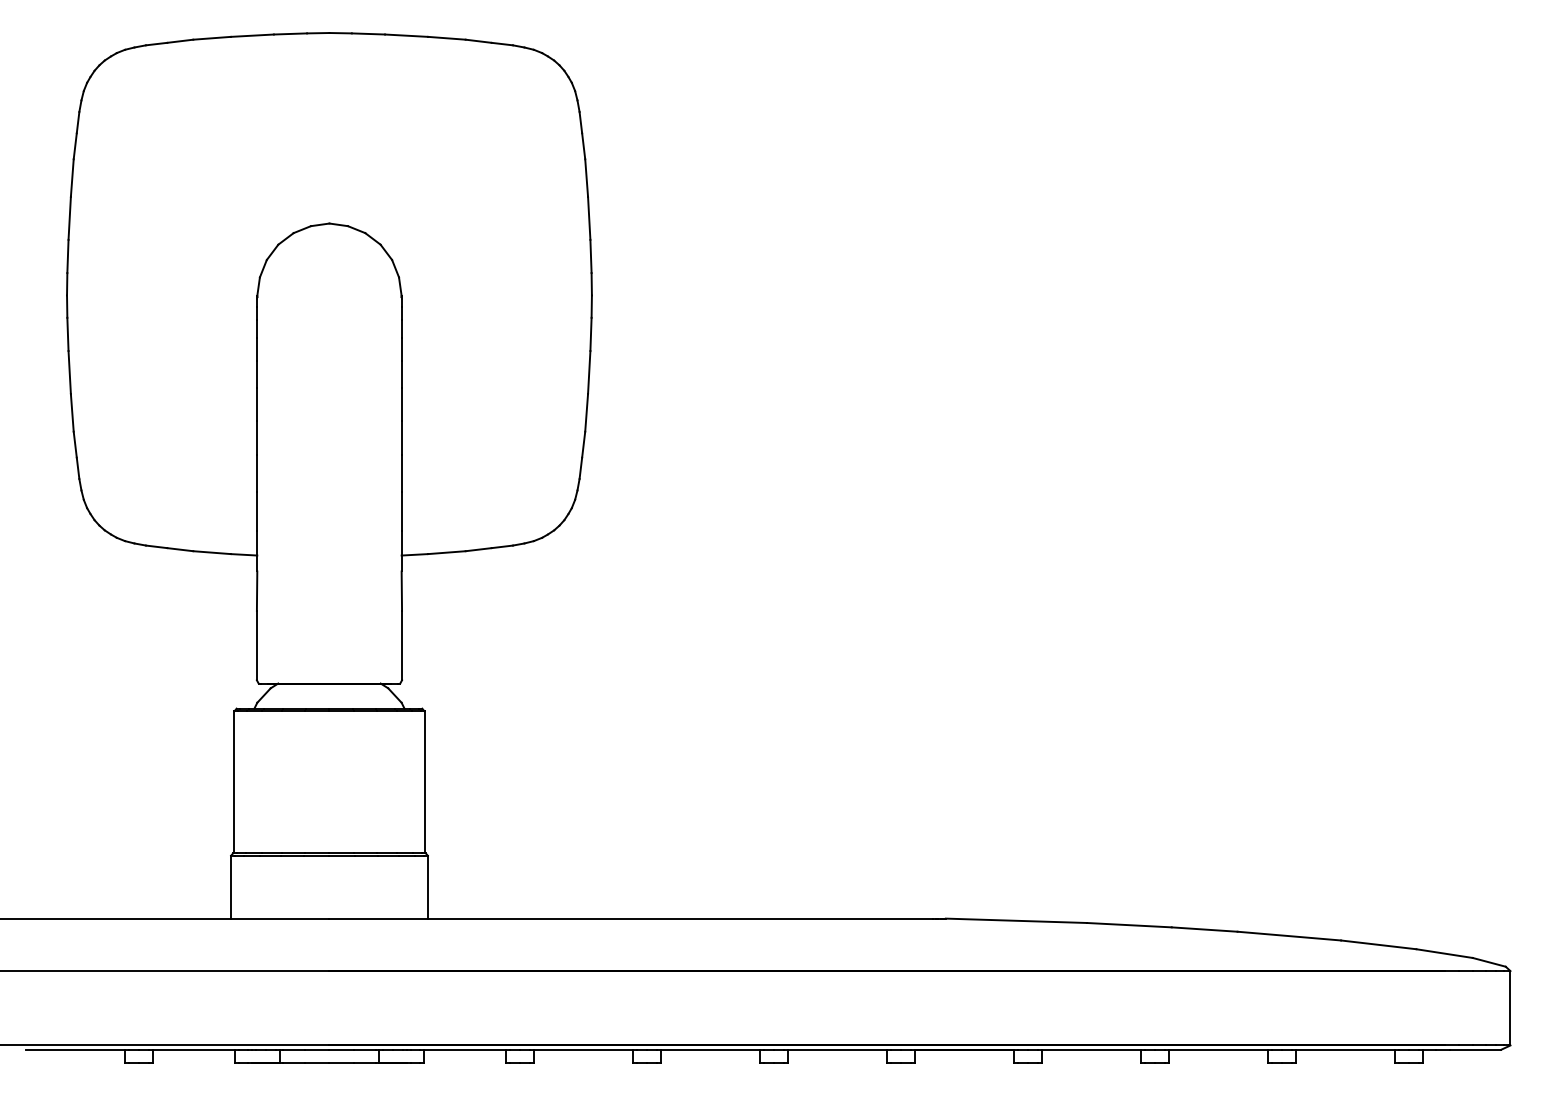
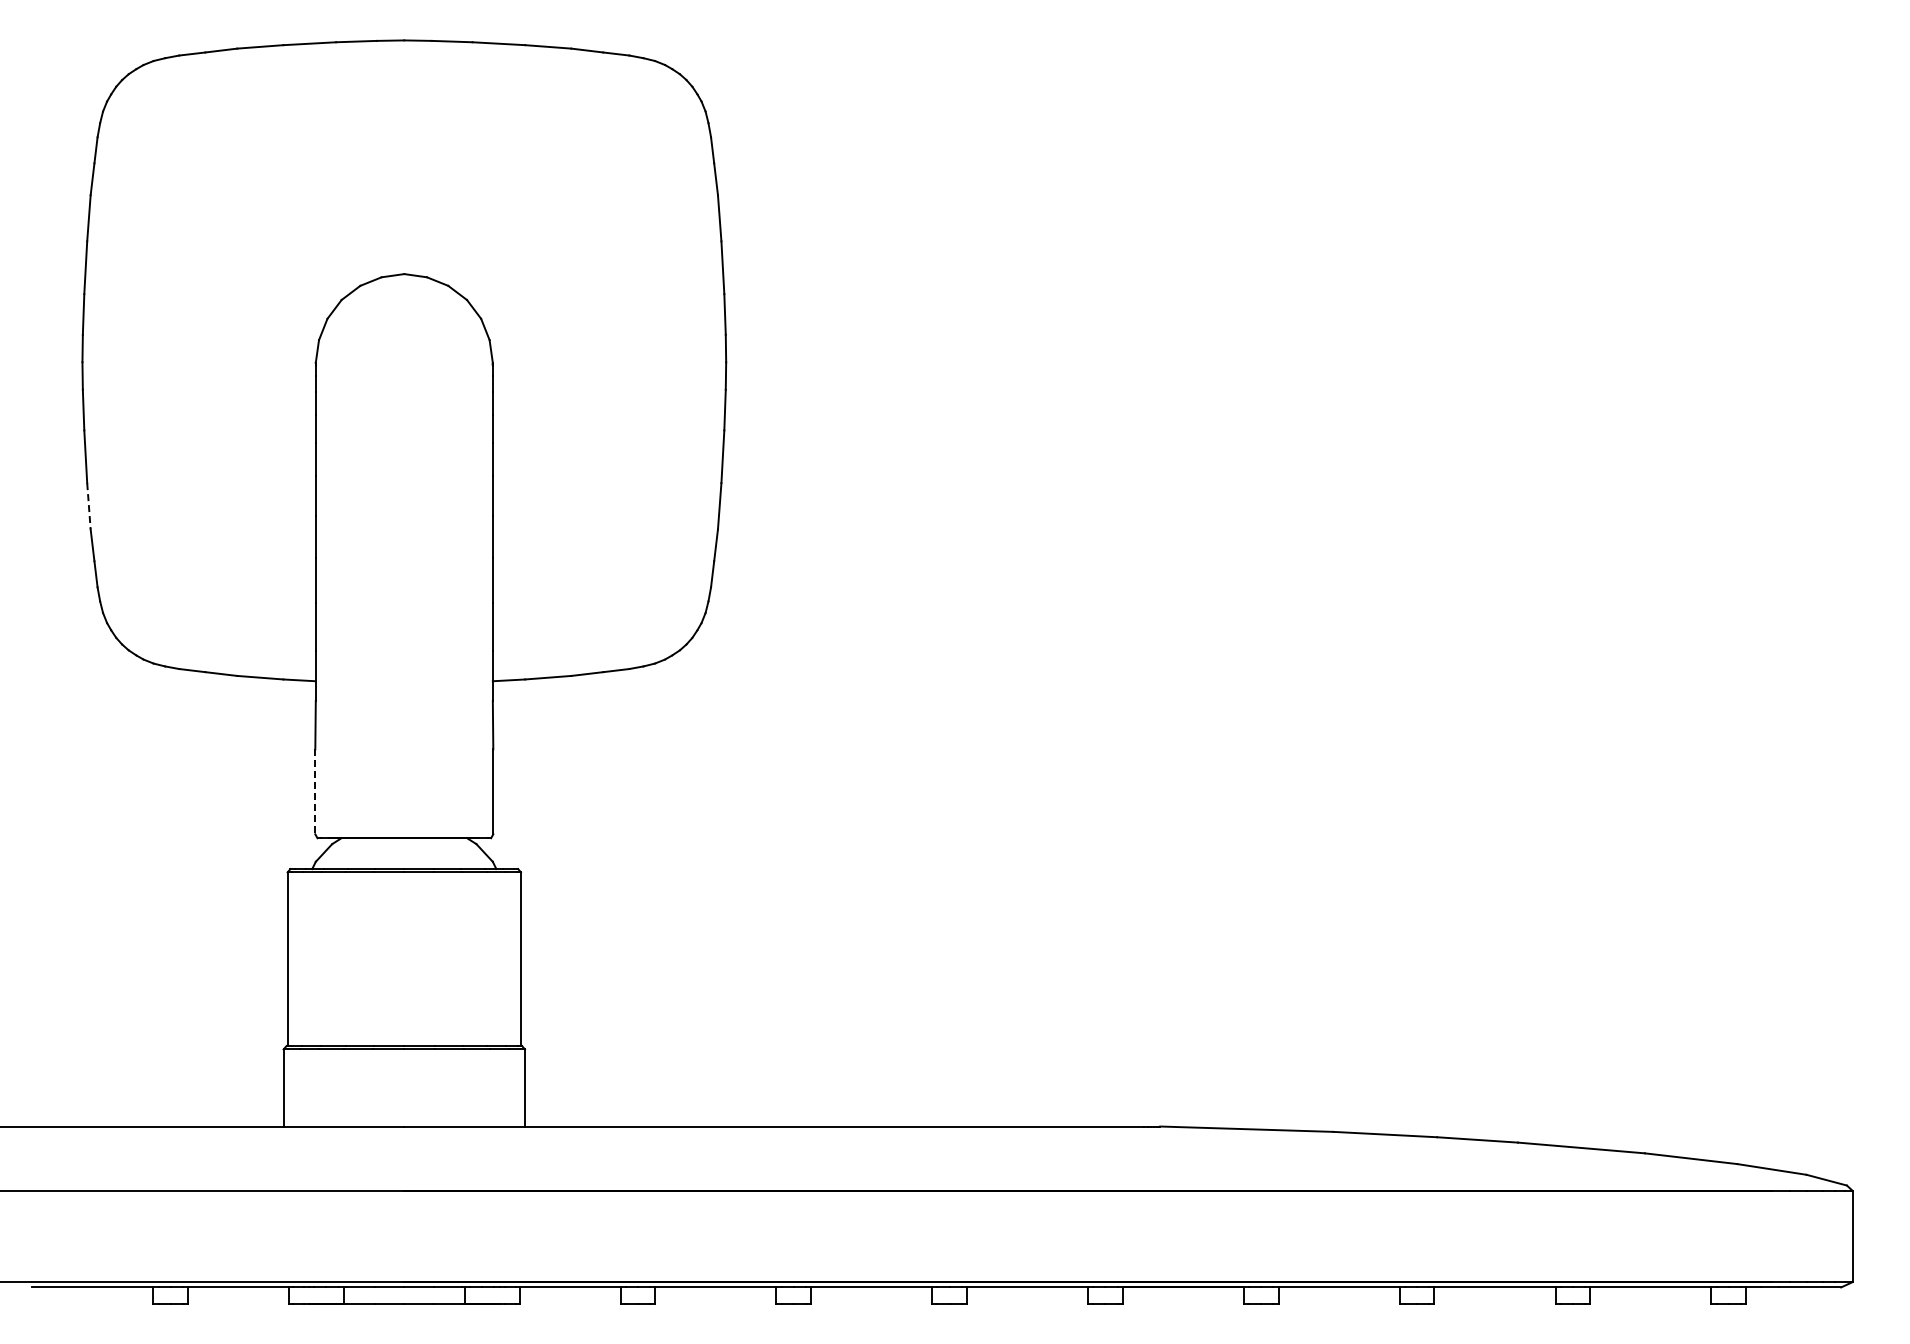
line: (71, 413) -> (88, 506), solid -> dashed
line: (257, 646) -> (315, 792), solid -> dashed

